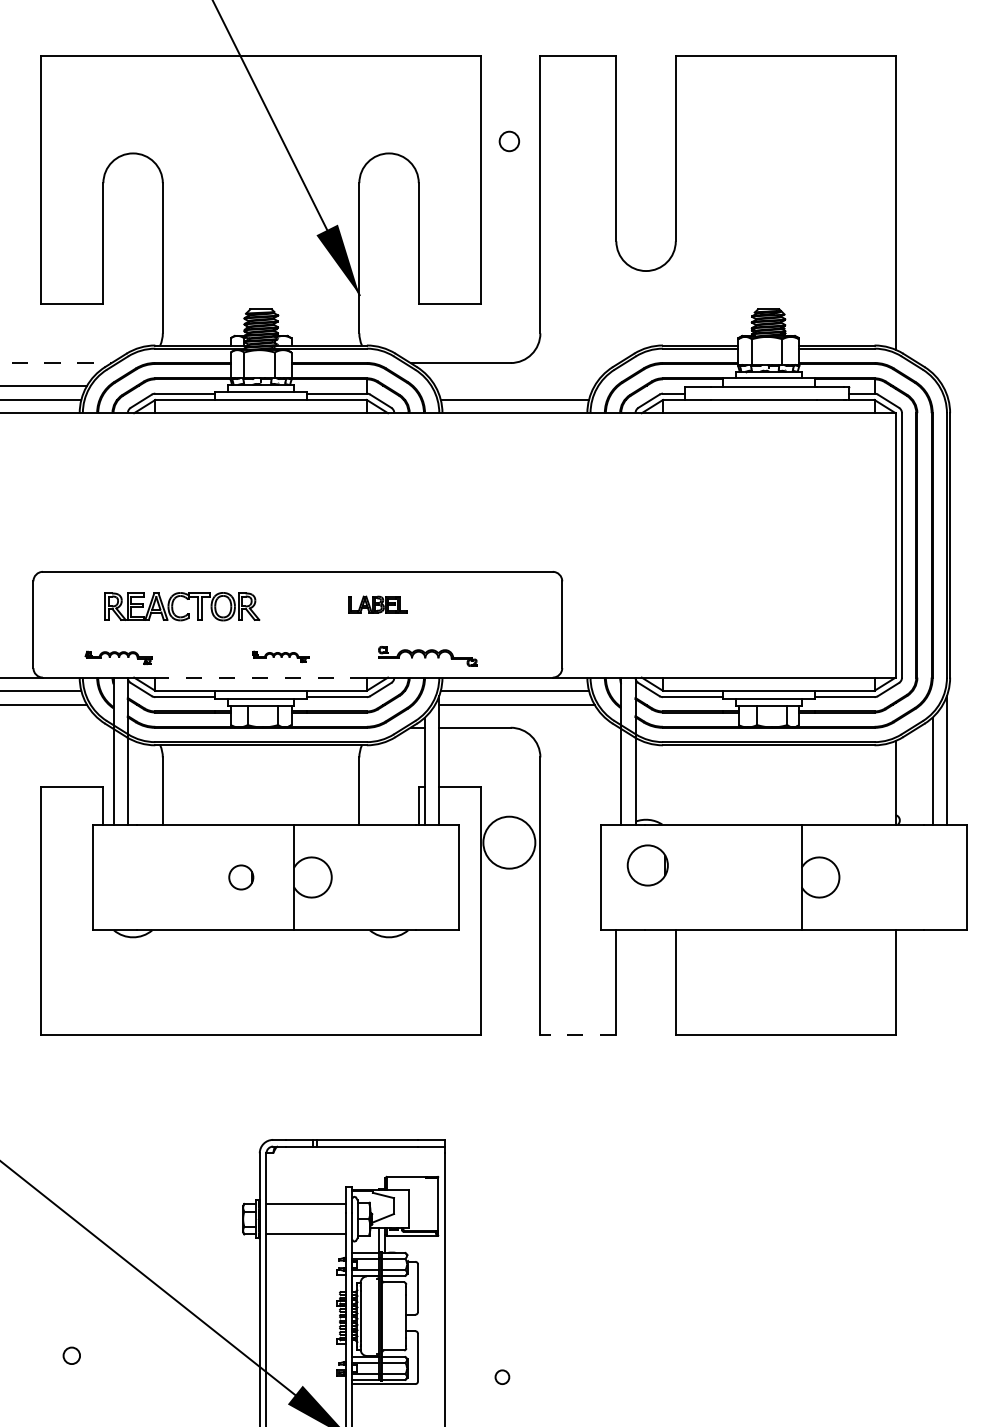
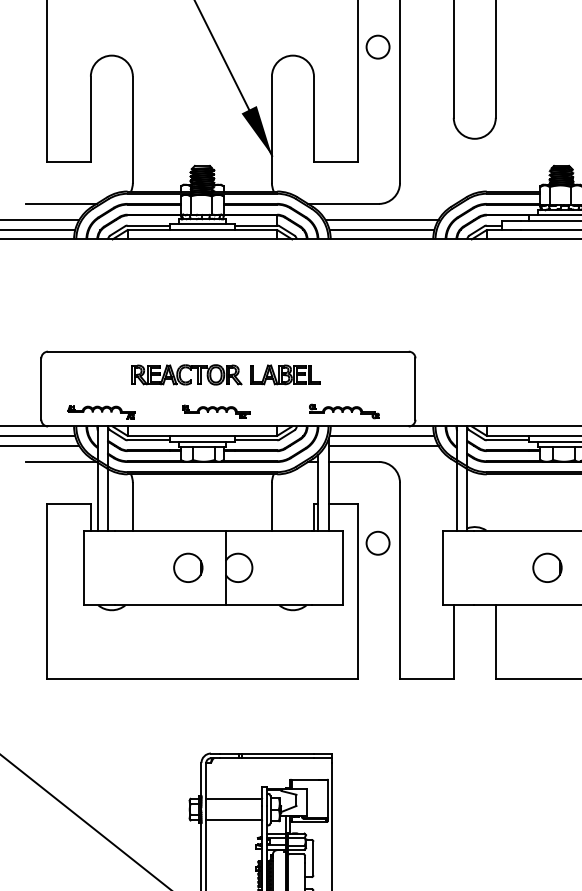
circle: (509, 141) -> (378, 47), size x1.67
line: (62, 363) -> (61, 204), dashed -> solid
line: (514, 385) -> (381, 219), added
part: (186, 599) -> (189, 369), moved
part: (378, 604) -> (285, 374), size x1.67
part: (280, 656) -> (216, 411), size x1.67
part: (427, 656) -> (344, 411), moved
part: (118, 657) -> (101, 412), size x1.43
line: (261, 677) -> (202, 426), dashed -> solid
line: (61, 727) -> (61, 461), added
circle: (509, 842) -> (378, 543), size x0.62
part: (647, 865) -> (547, 567), moved
part: (241, 877) -> (188, 567), size x1.67
line: (578, 1034) -> (426, 678), dashed -> solid

